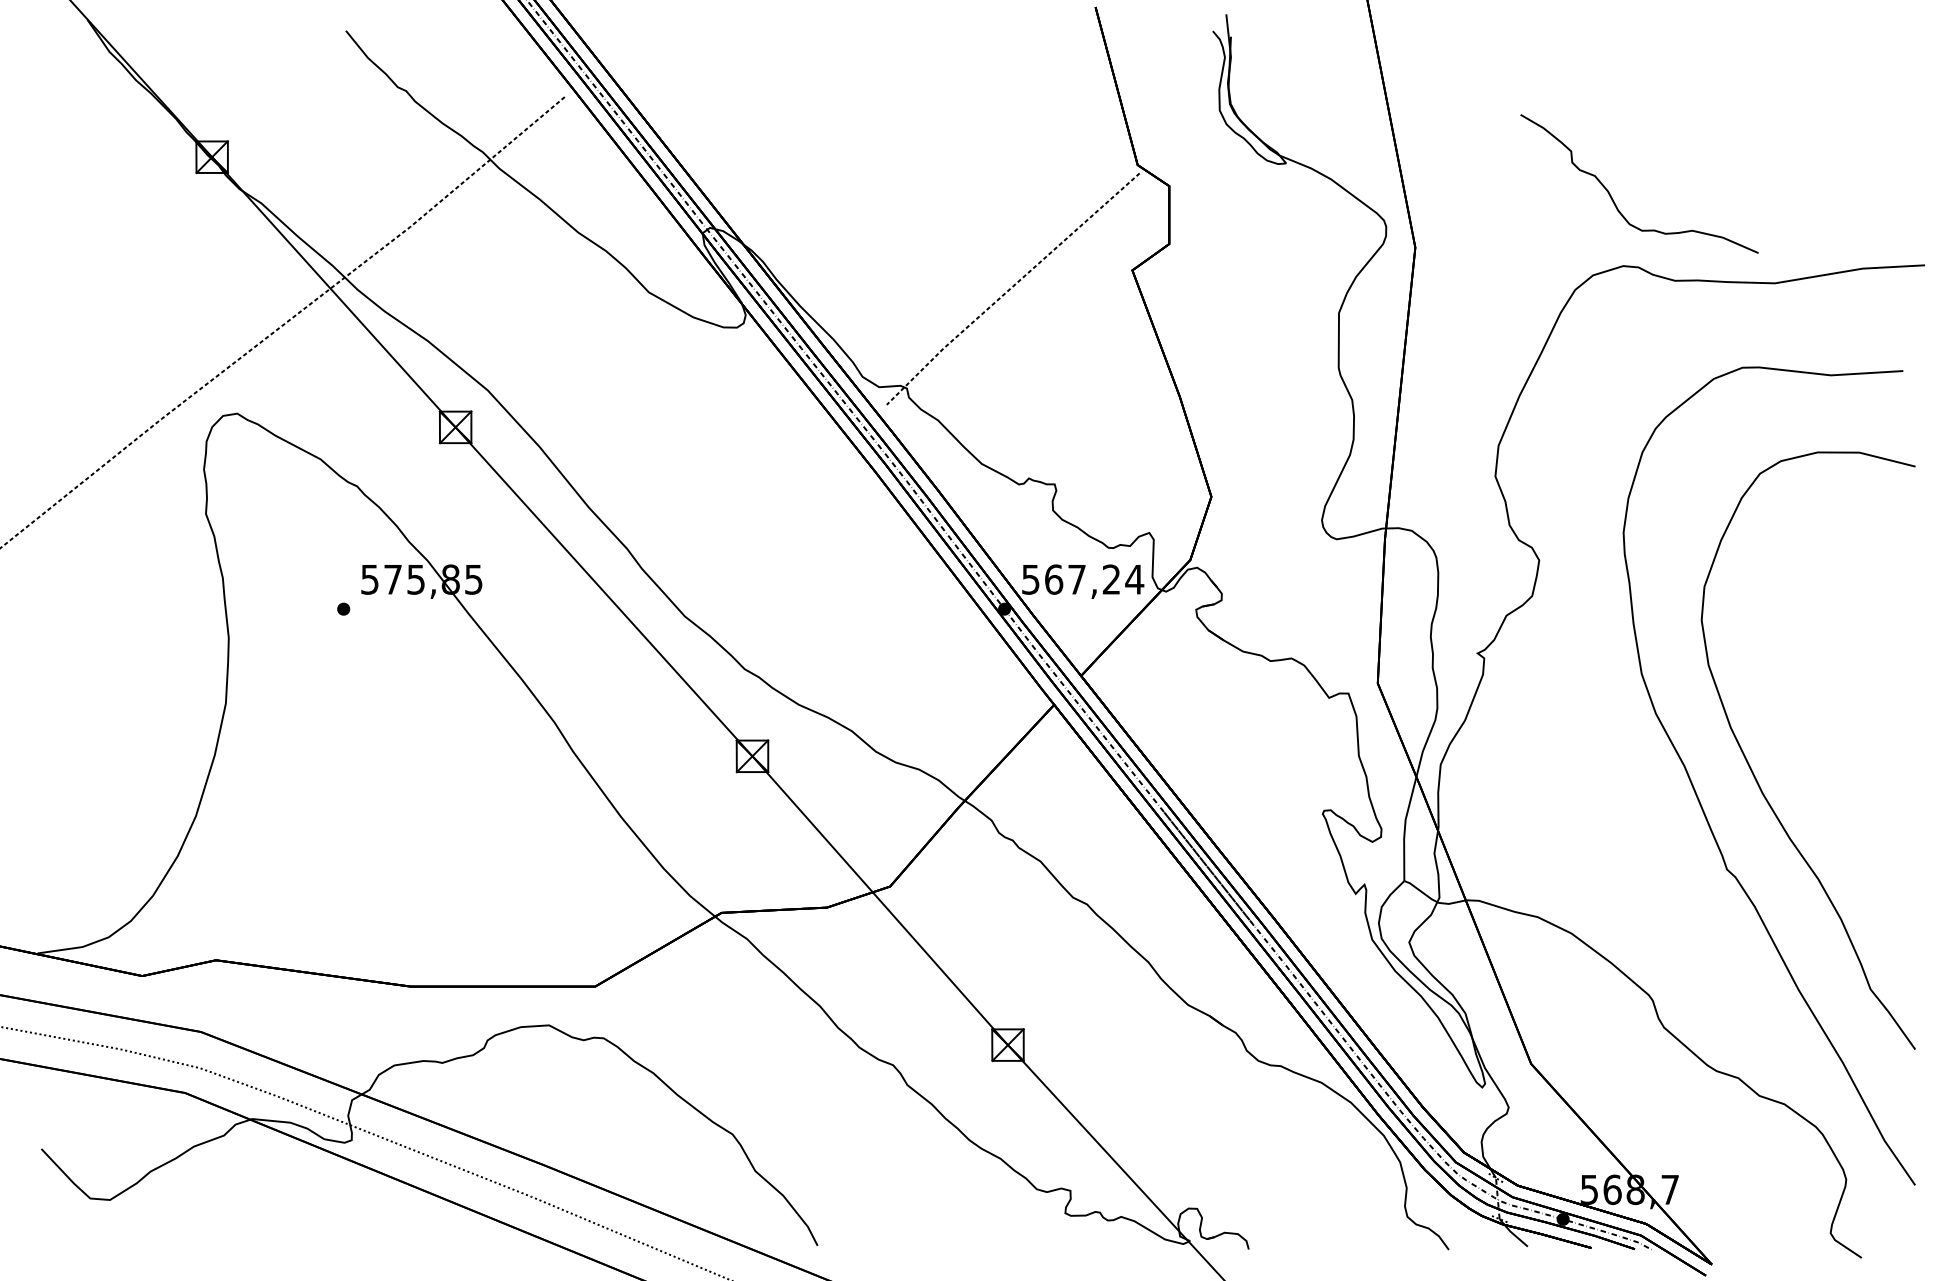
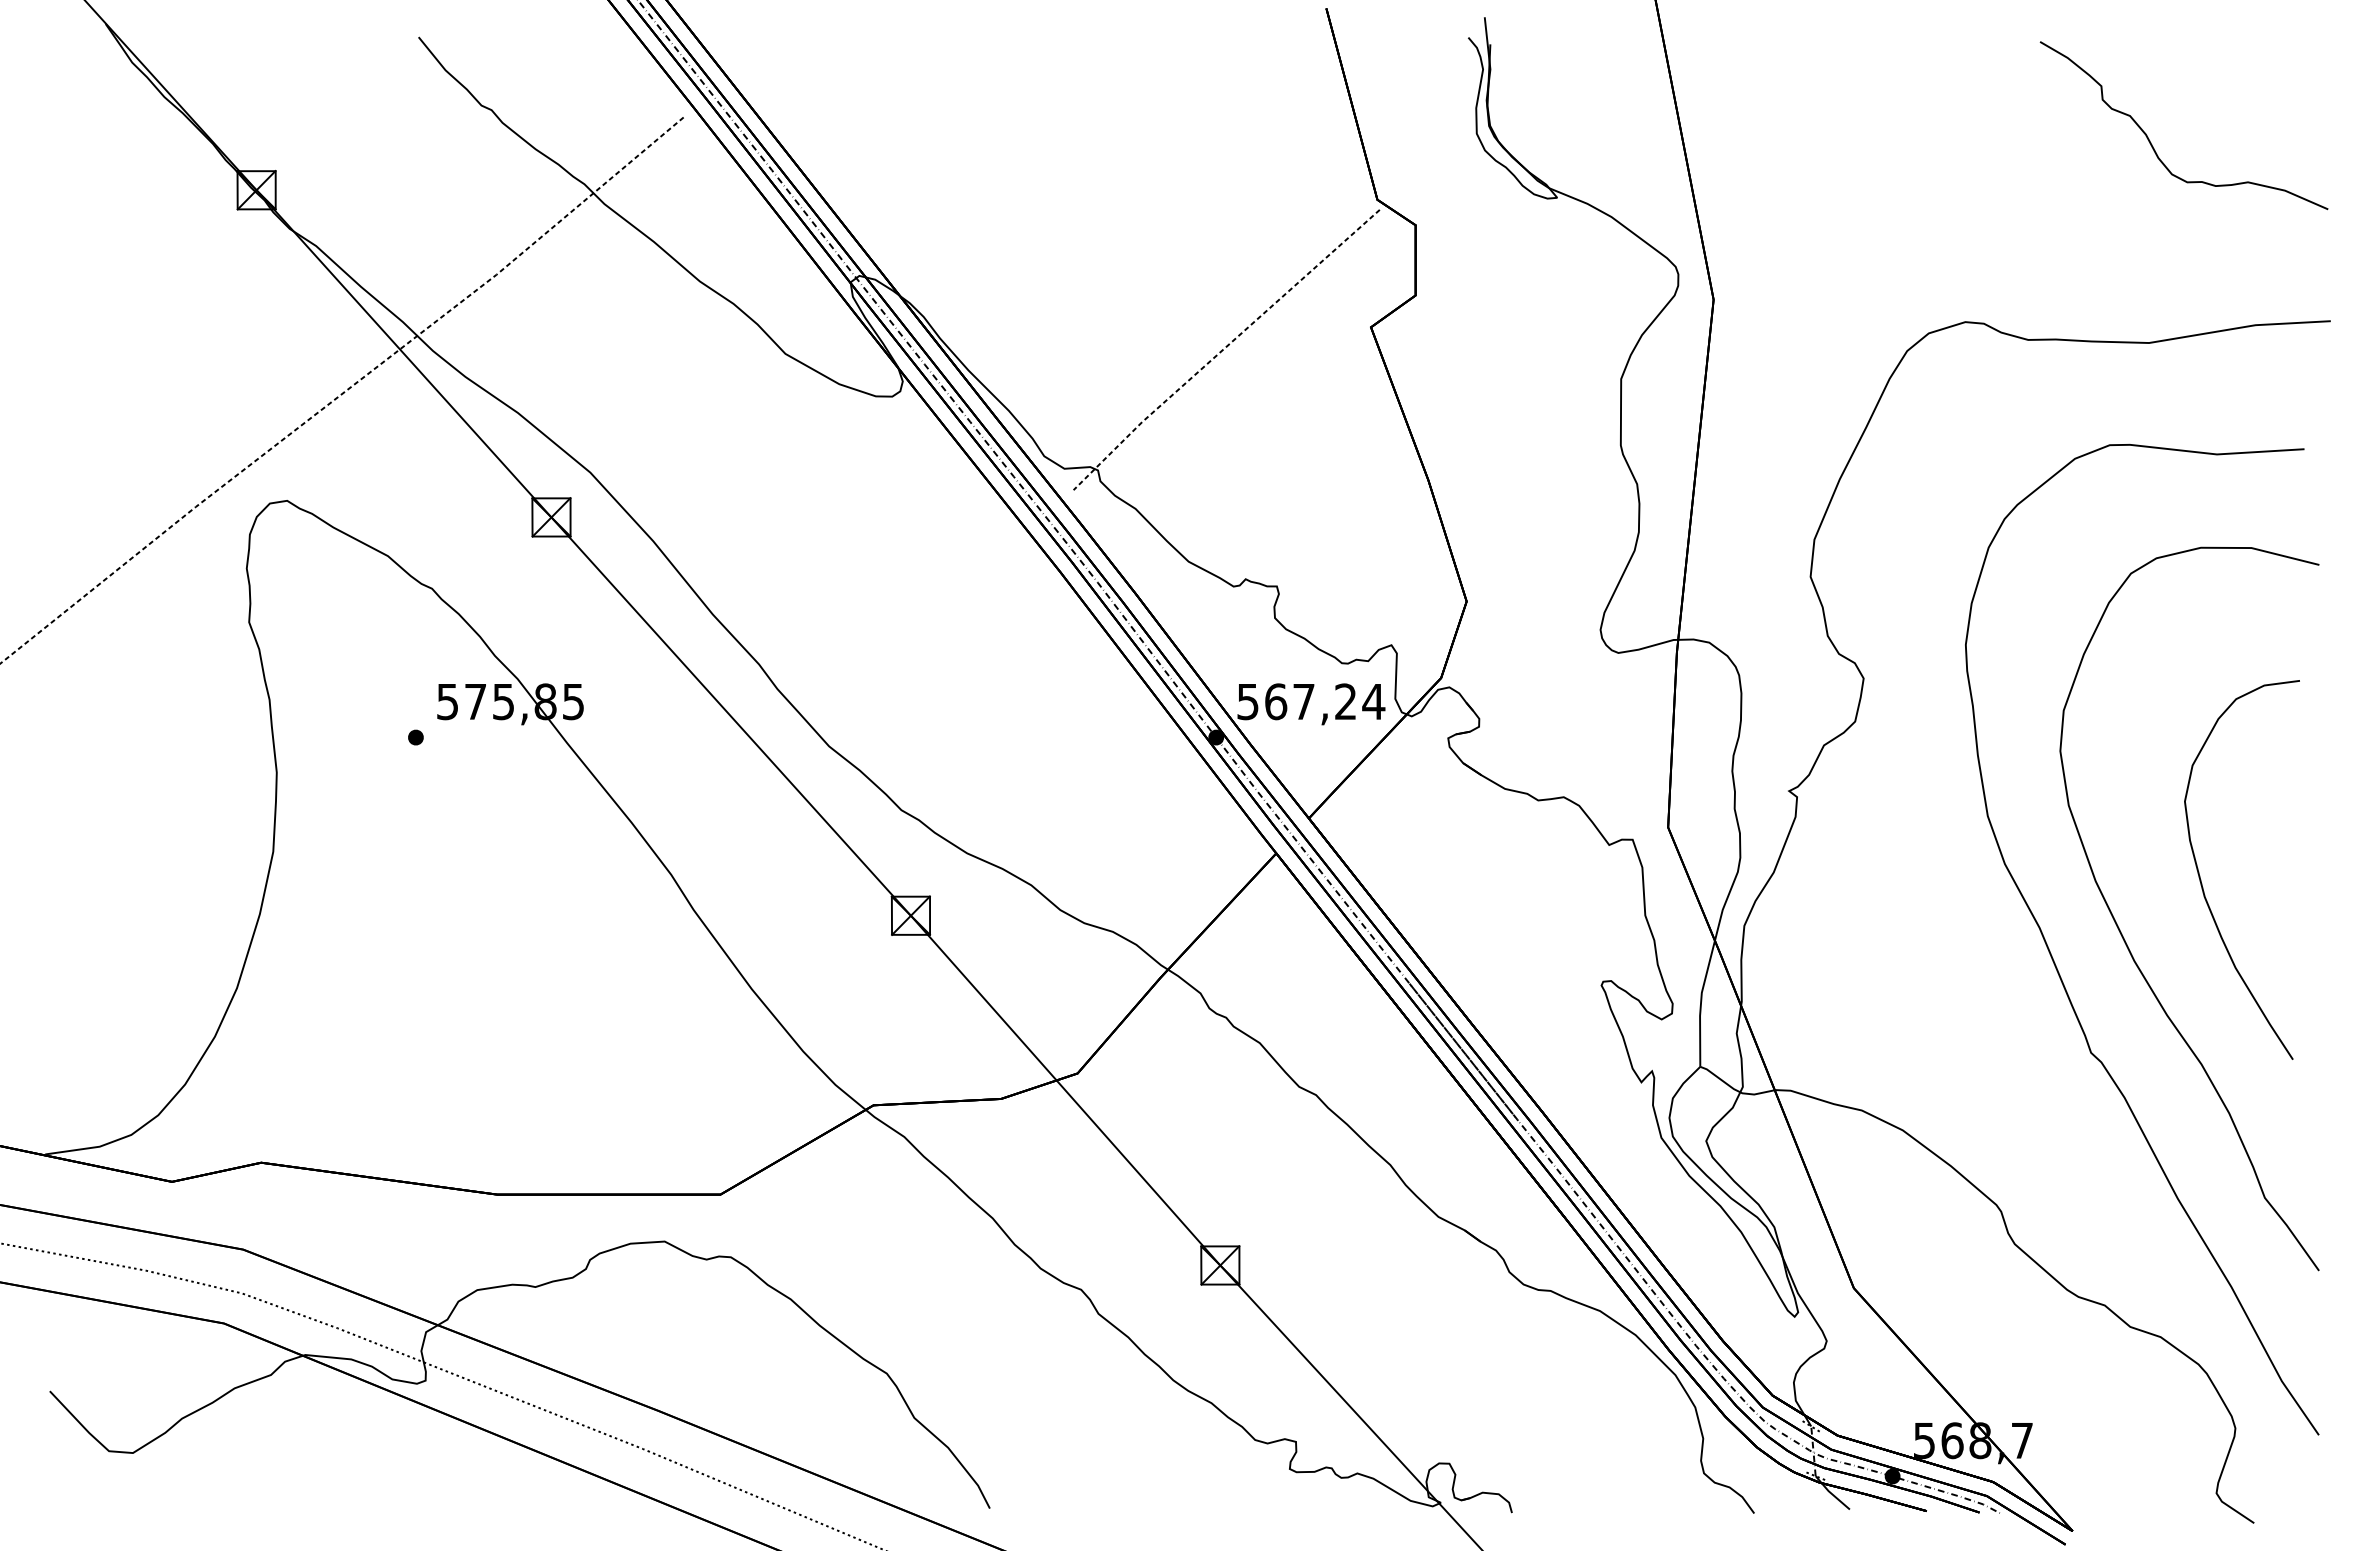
curve: (1612, 197) -> (2151, 142), moved
curve: (1818, 726) -> (2201, 879), added

